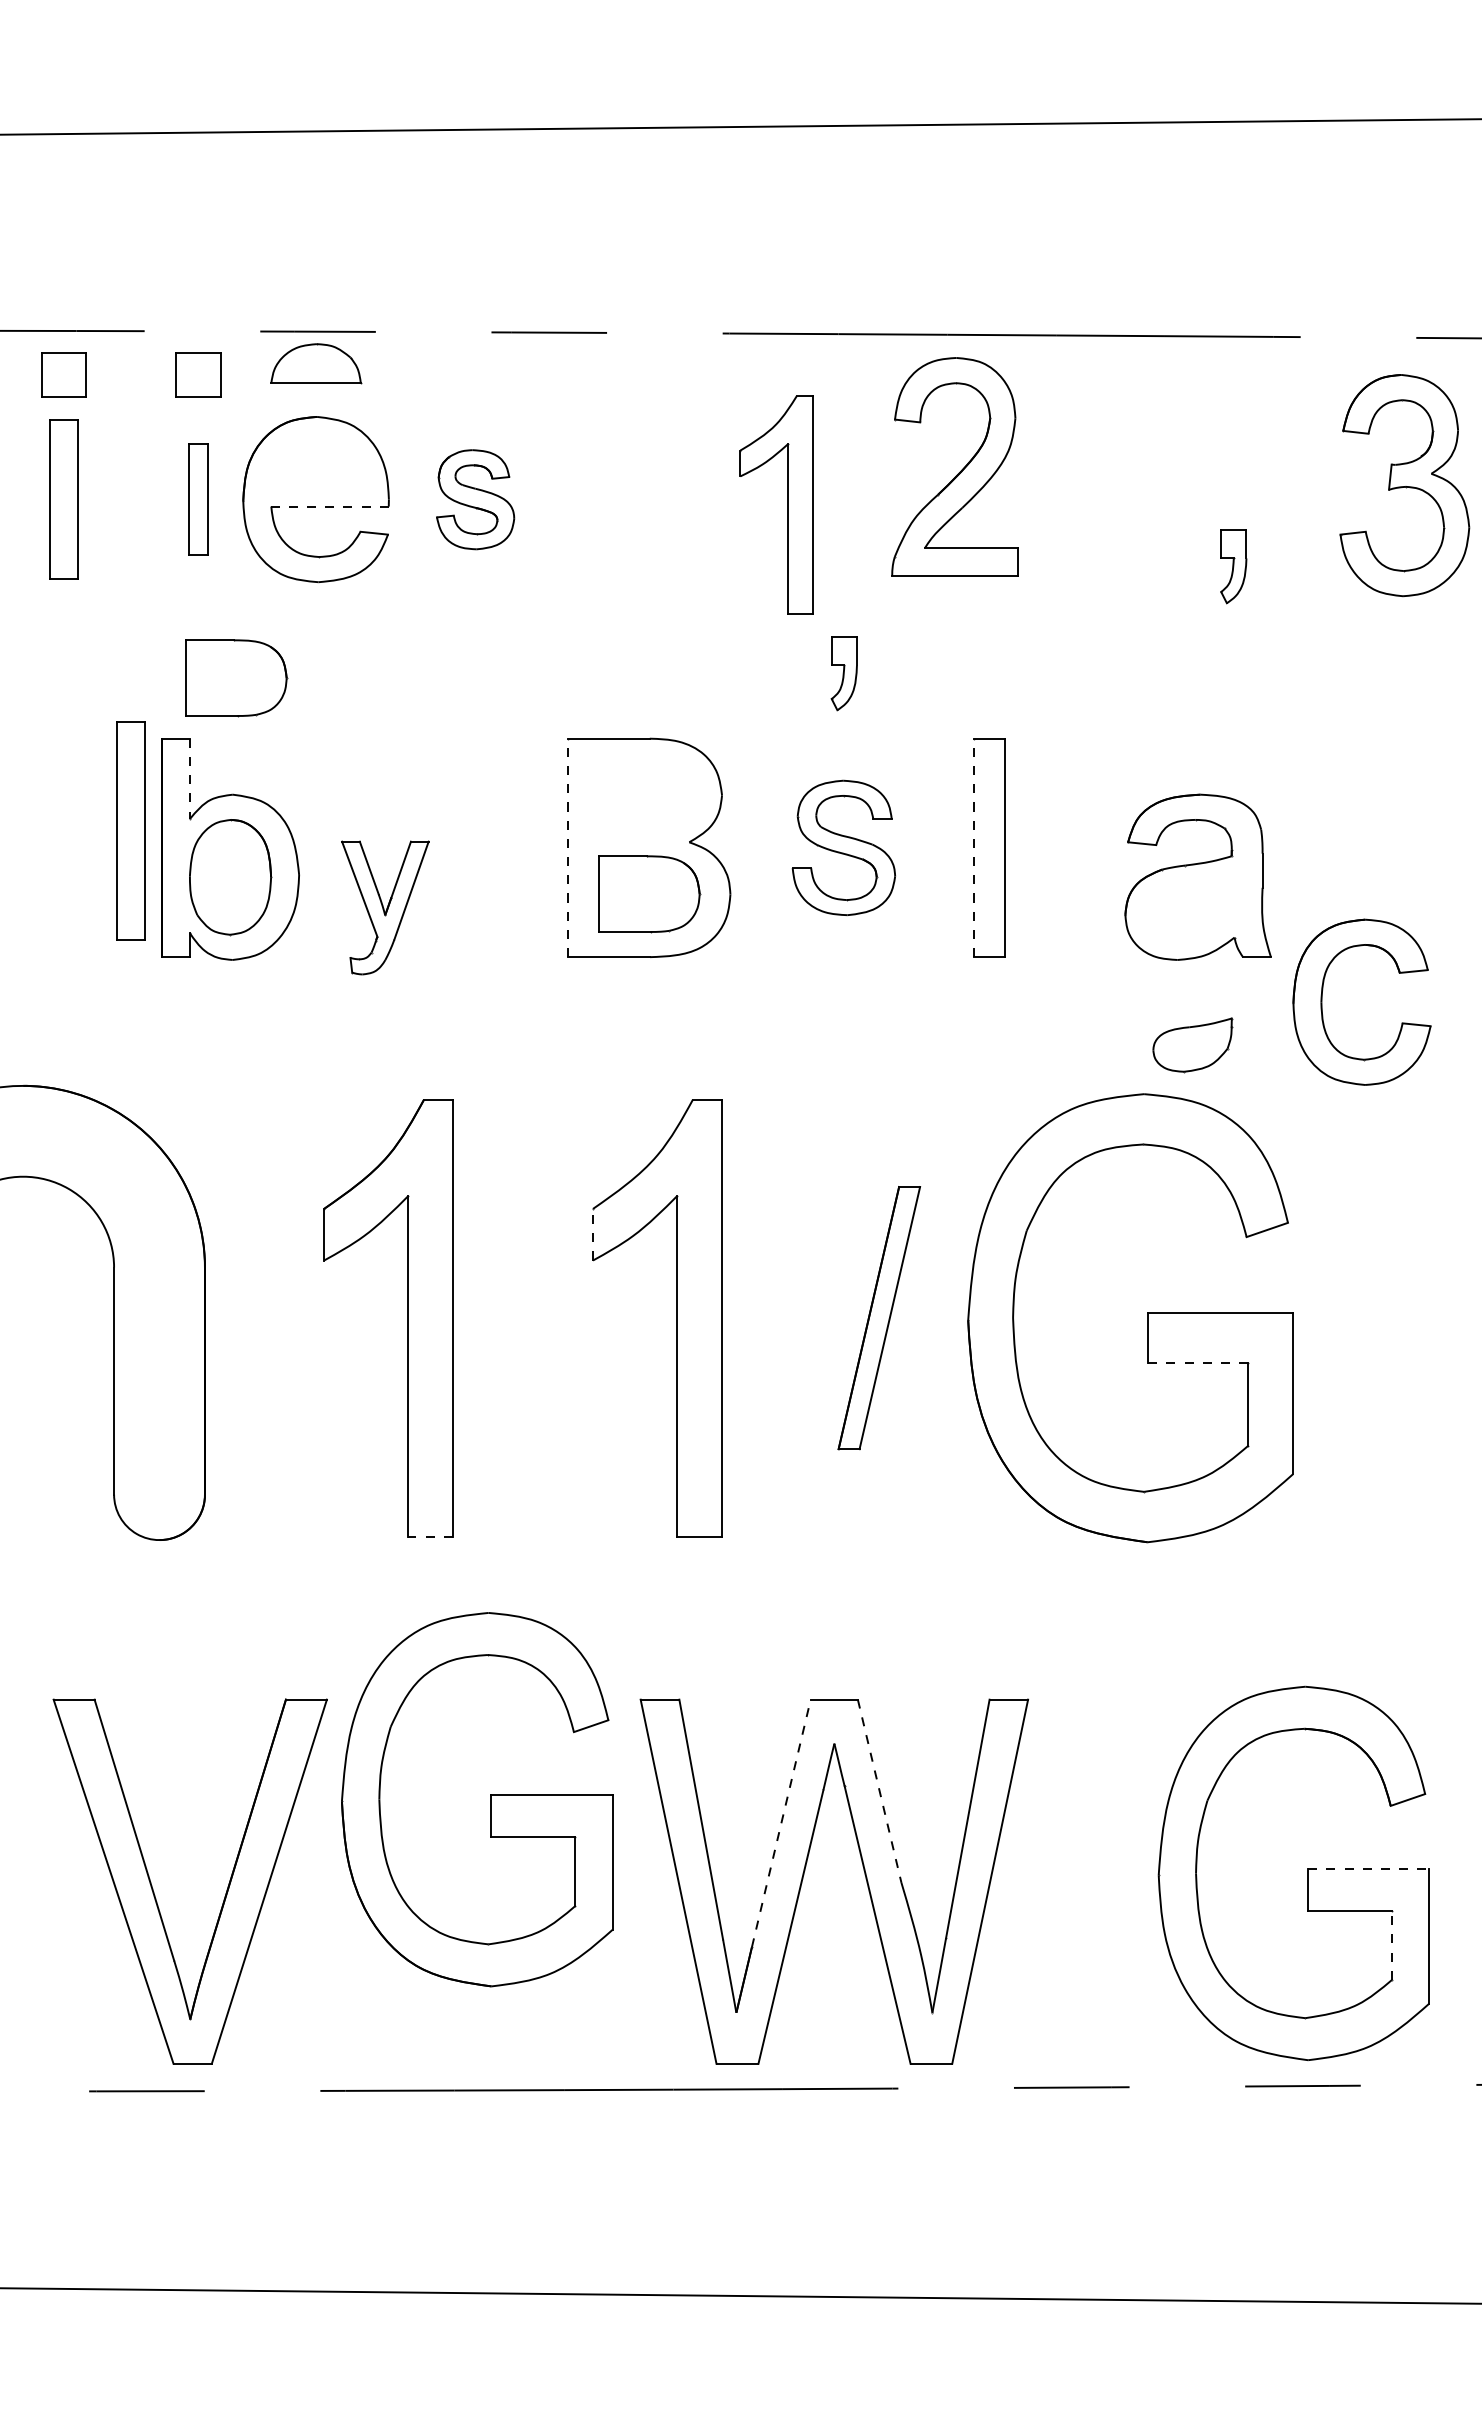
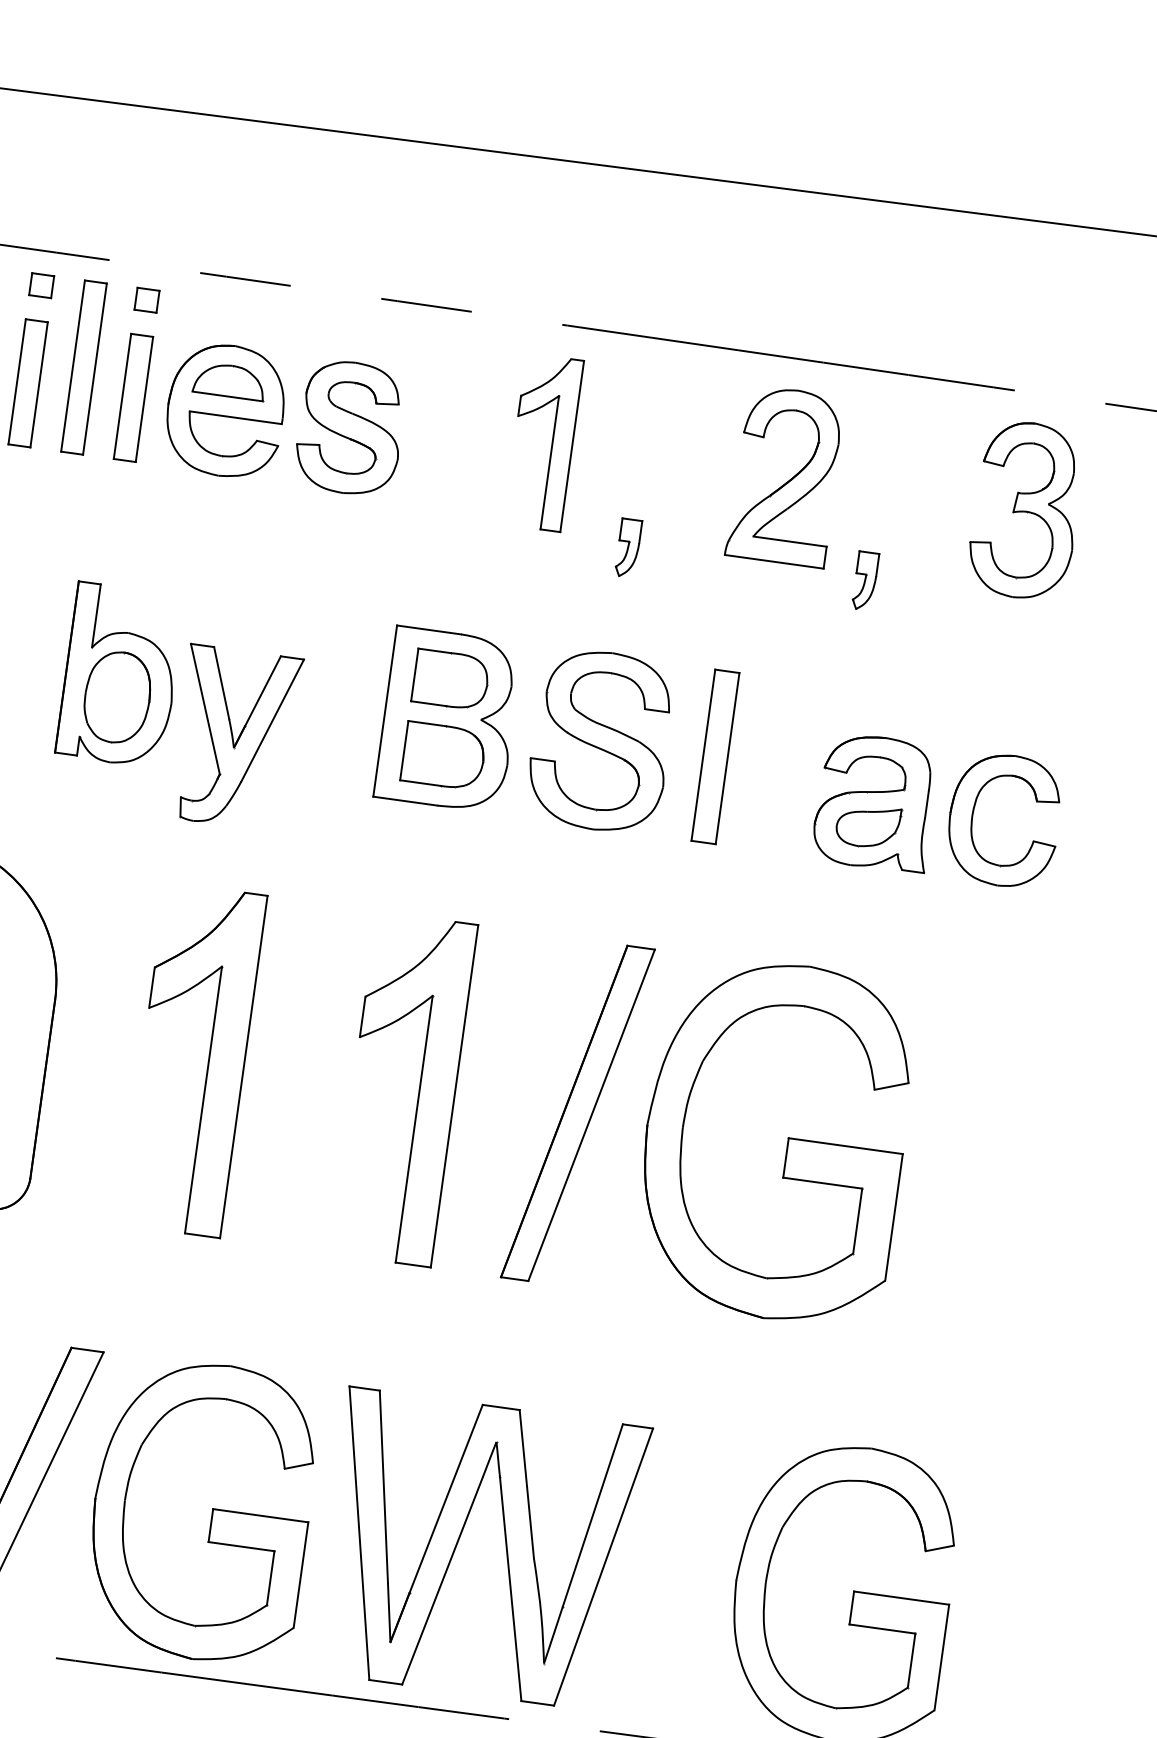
part: (316, 363) -> (230, 380), moved
part: (63, 374) -> (41, 285), size x0.62
part: (198, 374) -> (147, 299), size x0.62
part: (959, 471) -> (789, 480), moved
part: (1404, 485) -> (1025, 510), moved
part: (198, 499) -> (133, 397), size x1.43
part: (475, 499) -> (350, 428), size x1.67
part: (787, 504) -> (552, 443), moved
line: (330, 506) -> (236, 417), dashed -> solid
part: (1233, 566) -> (865, 580), moved
part: (843, 673) -> (627, 547), moved
part: (236, 678) -> (143, 542), removed
line: (189, 779) -> (96, 616), dashed -> solid
part: (645, 797) -> (451, 680), added
part: (130, 830) -> (83, 366), moved
line: (568, 847) -> (385, 710), dashed -> solid
part: (843, 847) -> (601, 740), size x1.67
line: (974, 847) -> (703, 754), dashed -> solid
part: (385, 907) -> (235, 737), size x1.67
part: (1322, 1001) -> (973, 815), moved
part: (1192, 1045) -> (867, 826), moved
line: (592, 1234) -> (362, 1016), dashed -> solid
part: (879, 1317) -> (578, 1112), size x1.67
line: (1197, 1362) -> (822, 1182), dashed -> solid
line: (430, 1536) -> (202, 1235), dashed -> solid
line: (879, 1791) -> (526, 1484), dashed -> solid
part: (490, 1799) -> (212, 1512), moved
line: (781, 1822) -> (446, 1497), dashed -> solid
line: (1368, 1868) -> (901, 1597), dashed -> solid
line: (1392, 1944) -> (912, 1660), dashed -> solid

